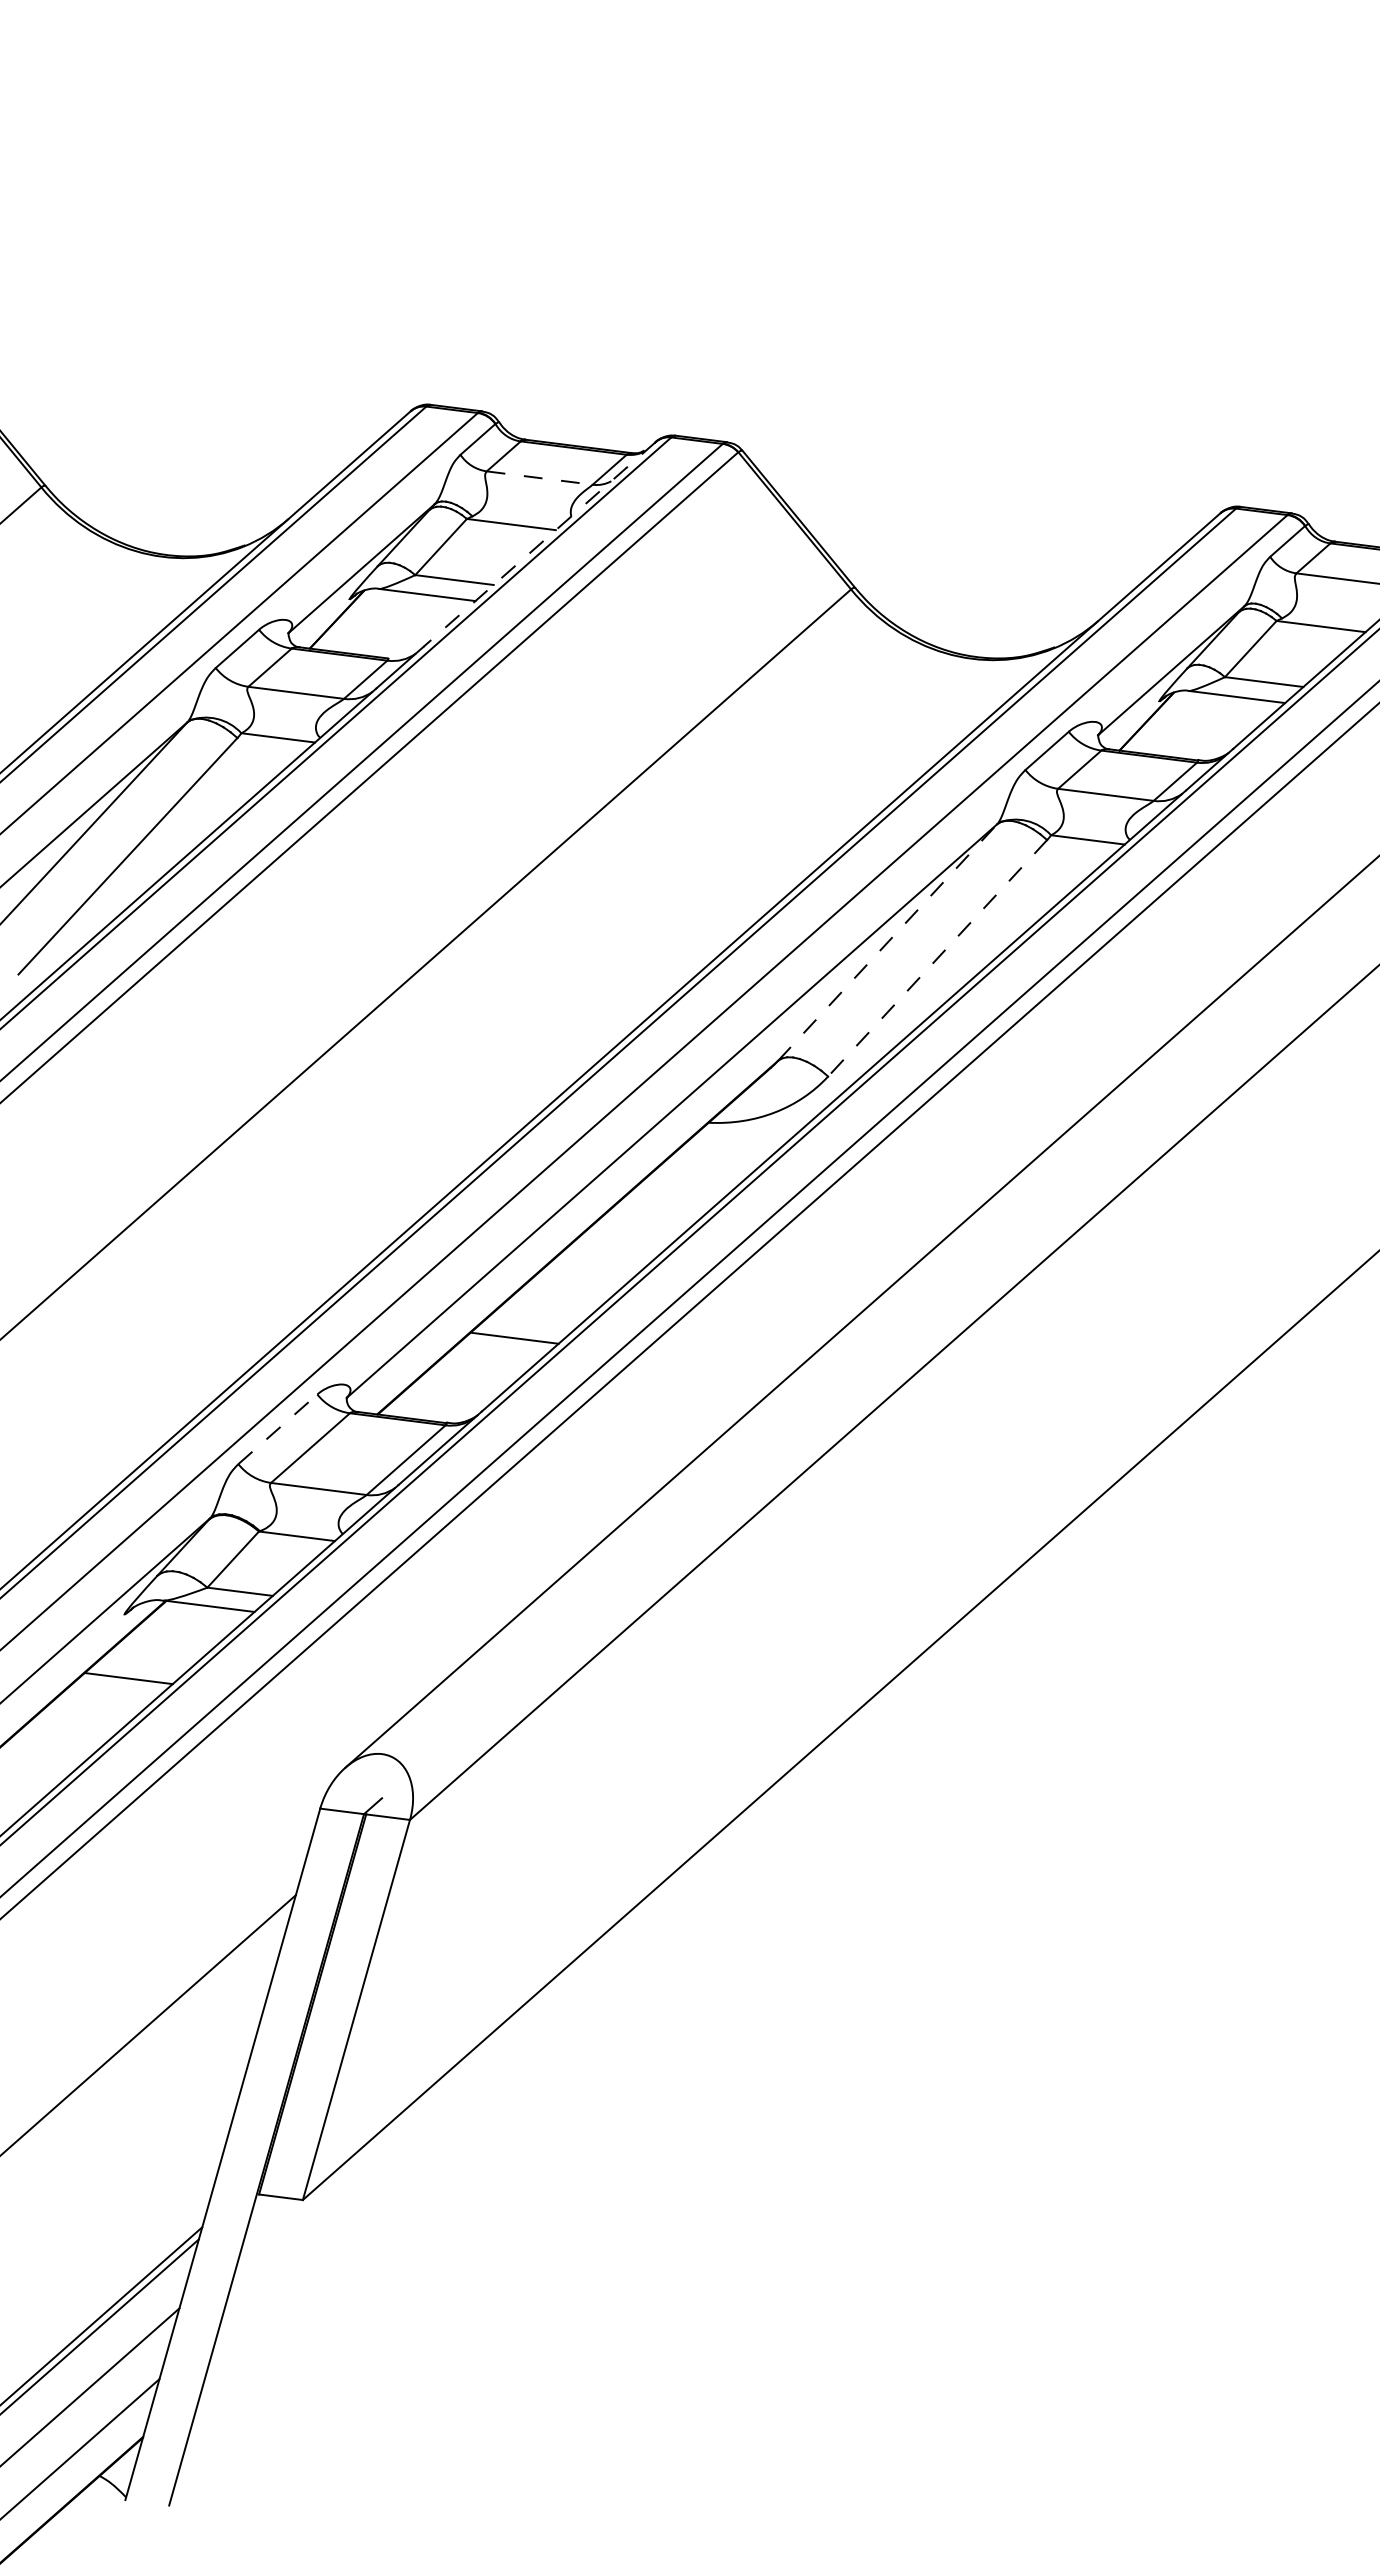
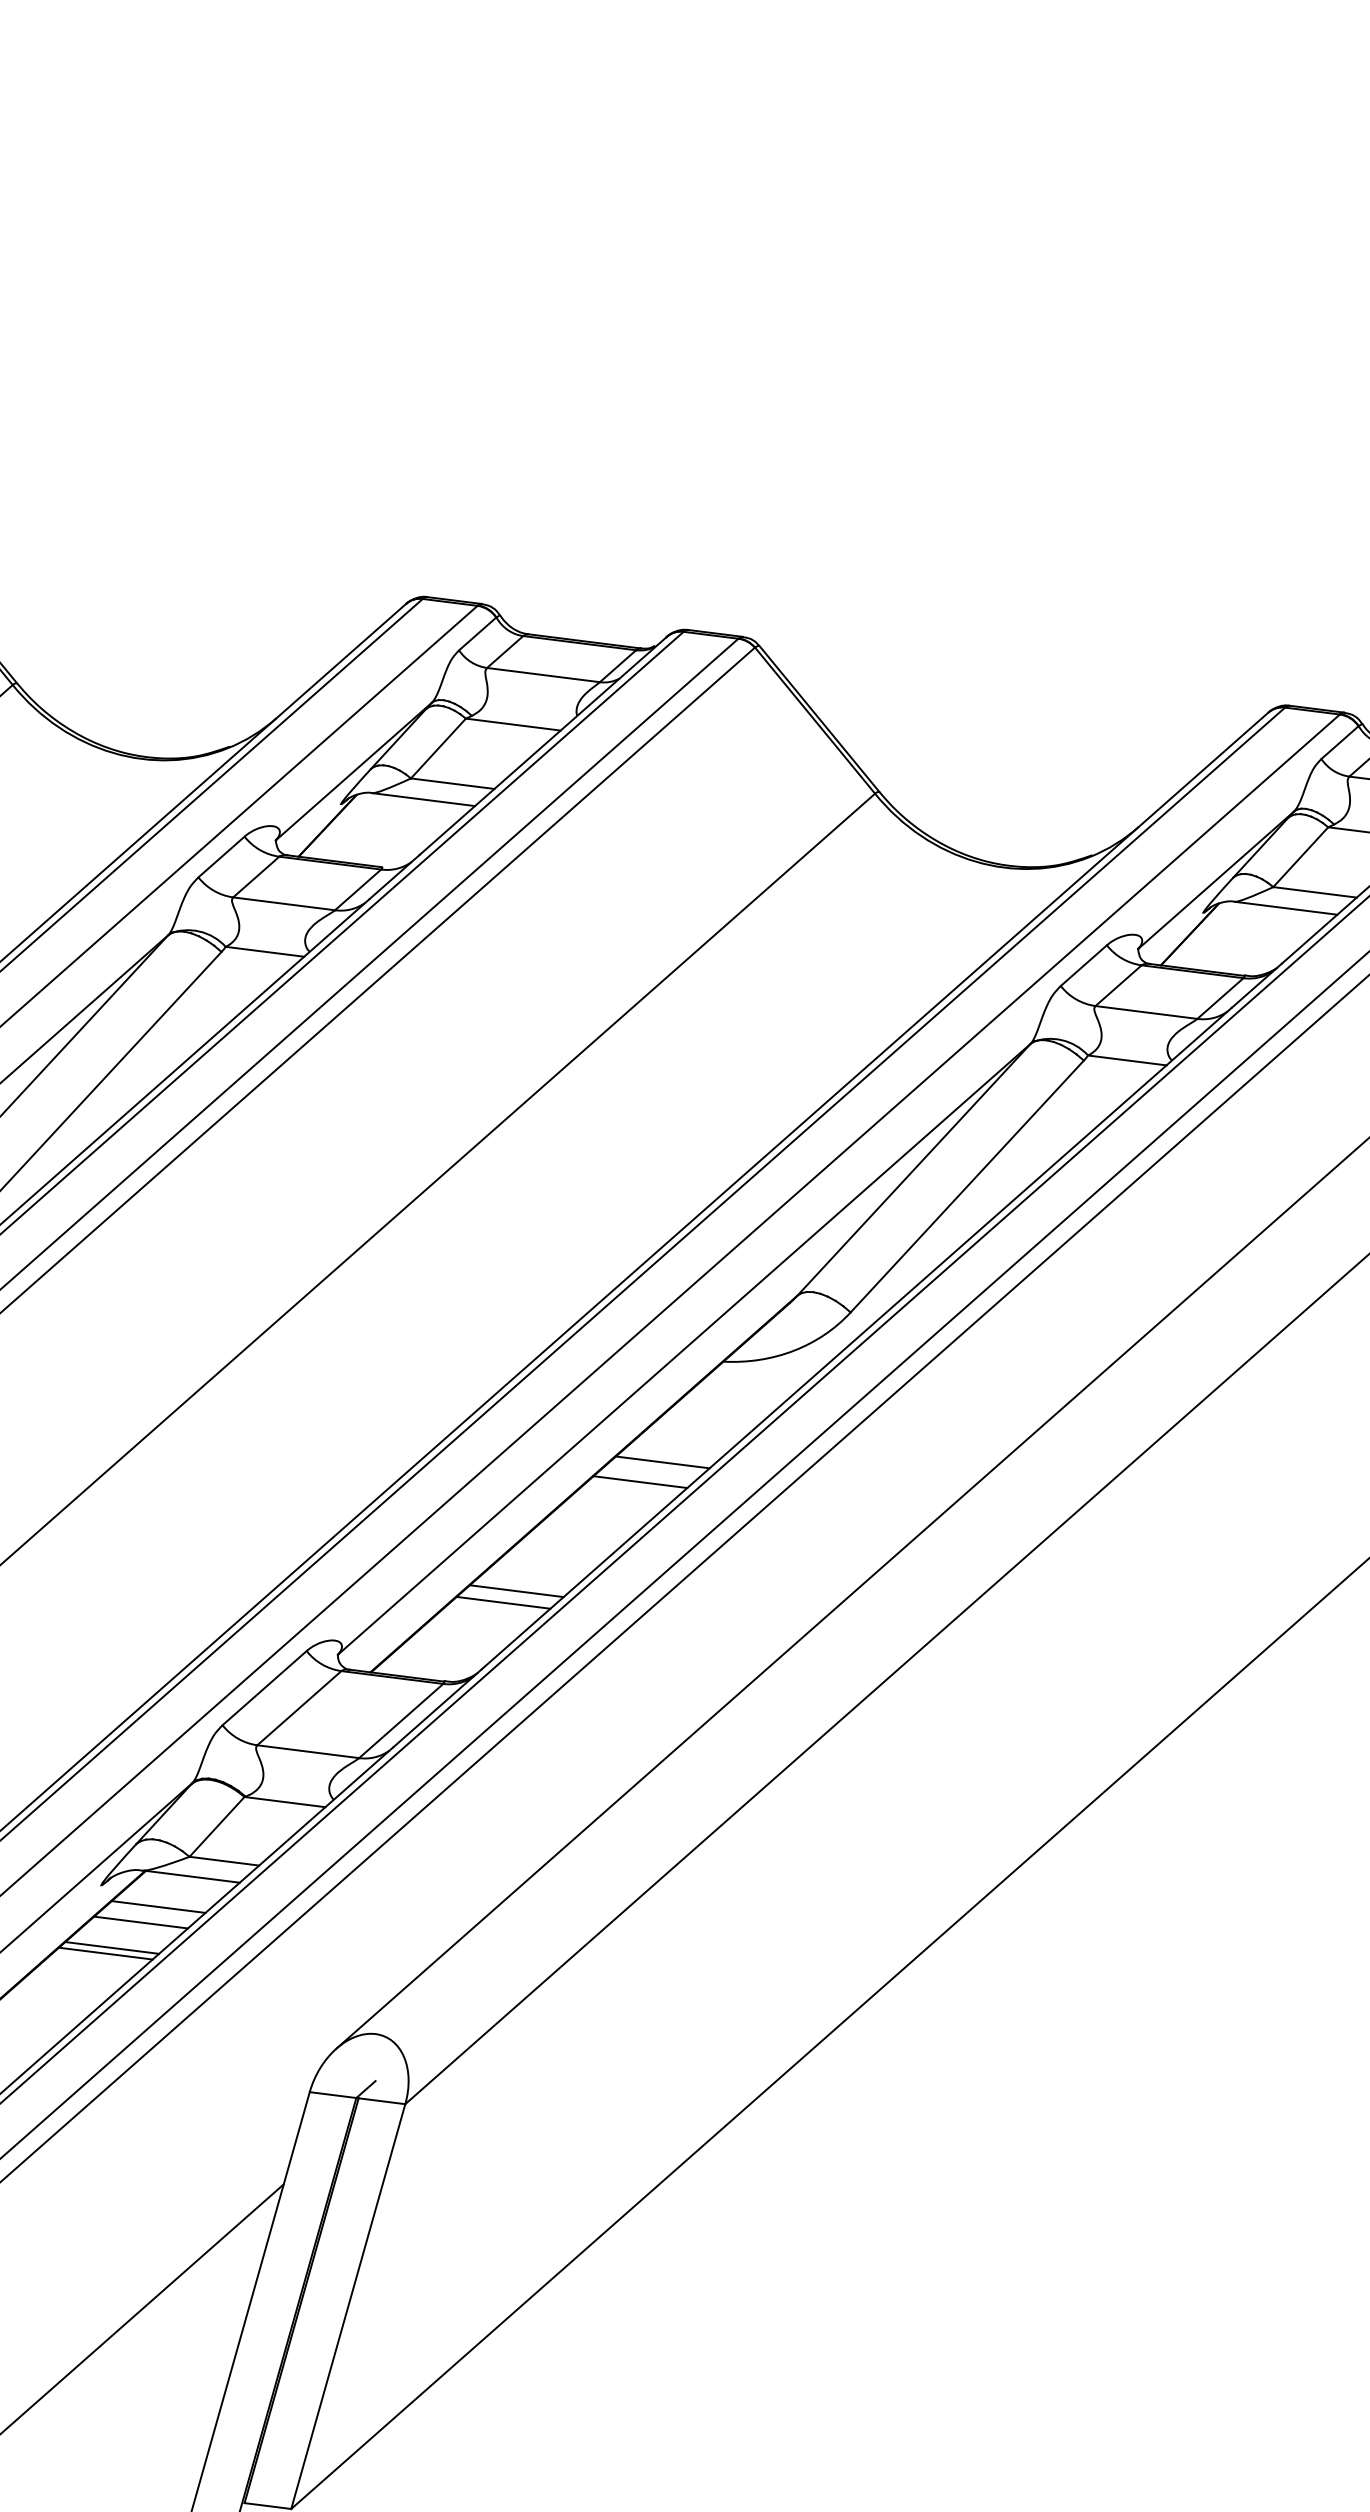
line: (540, 478) -> (544, 675), dashed -> solid
line: (539, 544) -> (543, 745), dashed -> solid
line: (887, 942) -> (913, 1169), dashed -> solid
line: (937, 958) -> (967, 1186), dashed -> solid
line: (651, 1216) -> (662, 1461), added
line: (630, 1235) -> (640, 1481), added
line: (502, 1348) -> (503, 1602), added
line: (277, 1429) -> (264, 1688), dashed -> solid
line: (178, 1634) -> (158, 1906), added
line: (161, 1648) -> (140, 1921), added
line: (134, 1672) -> (111, 1947), added

